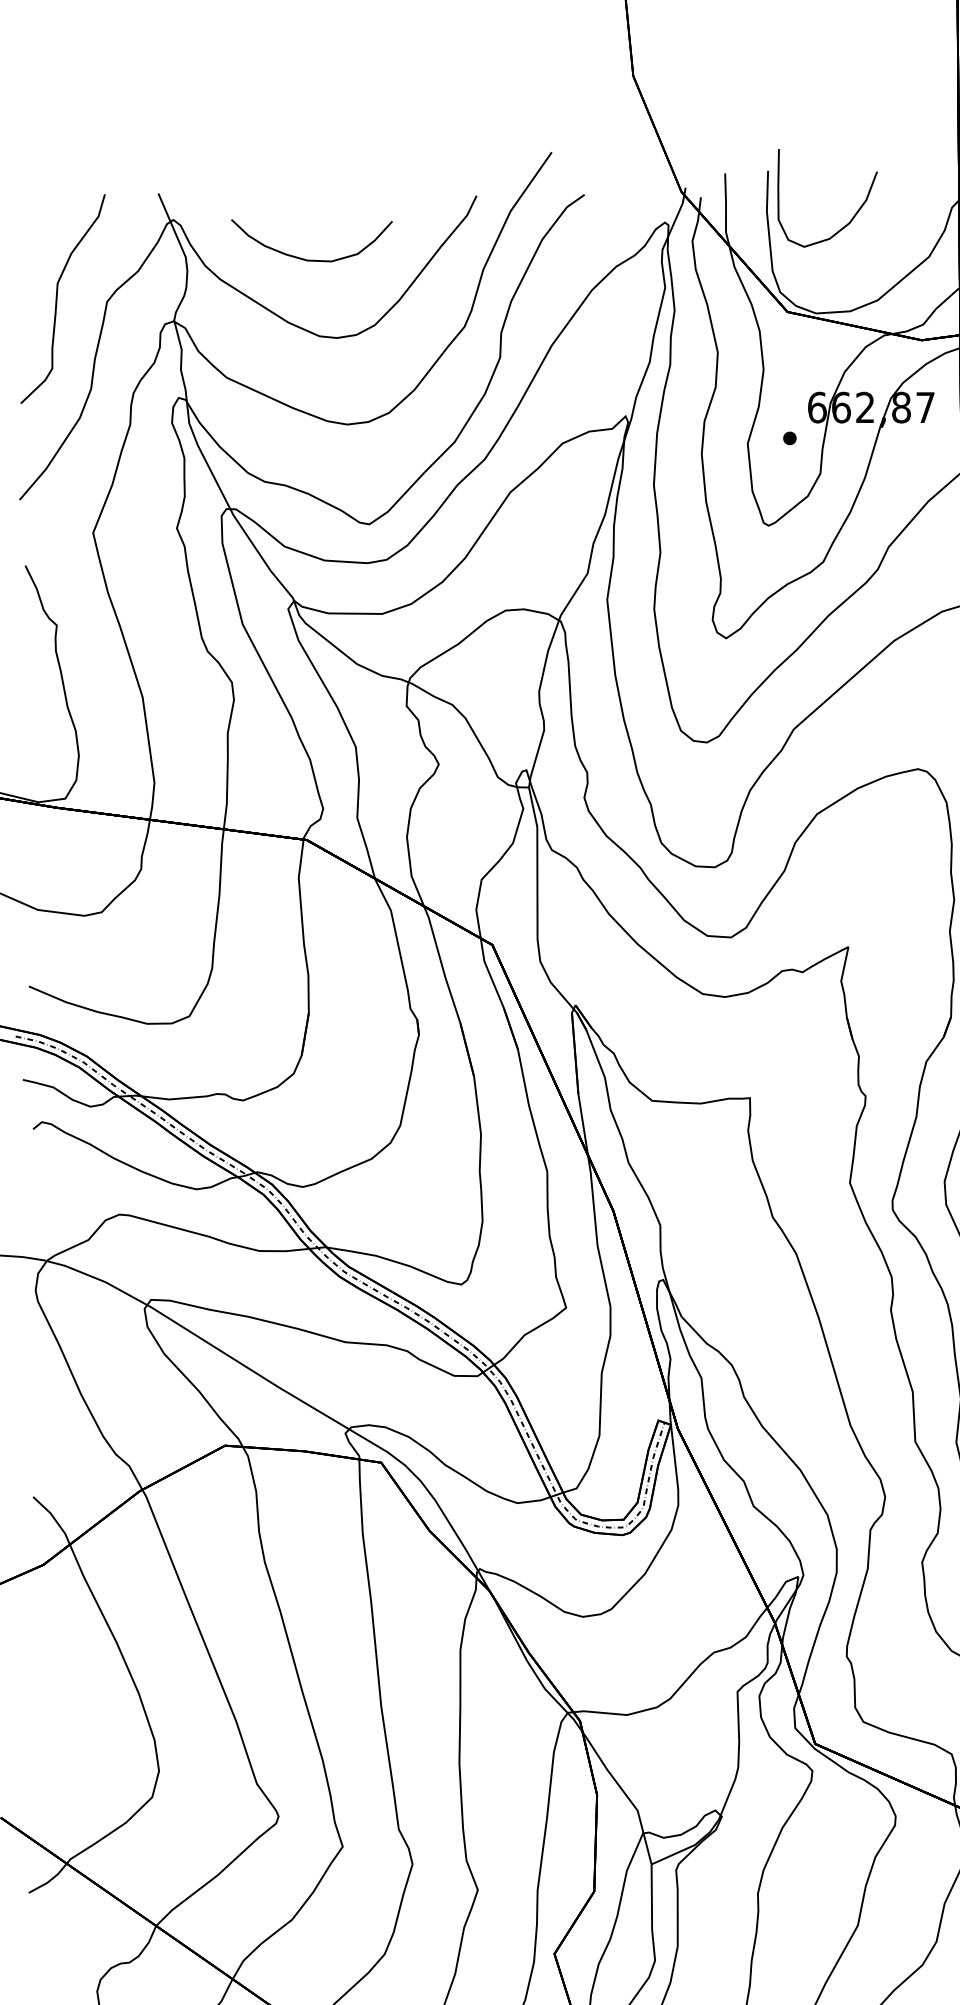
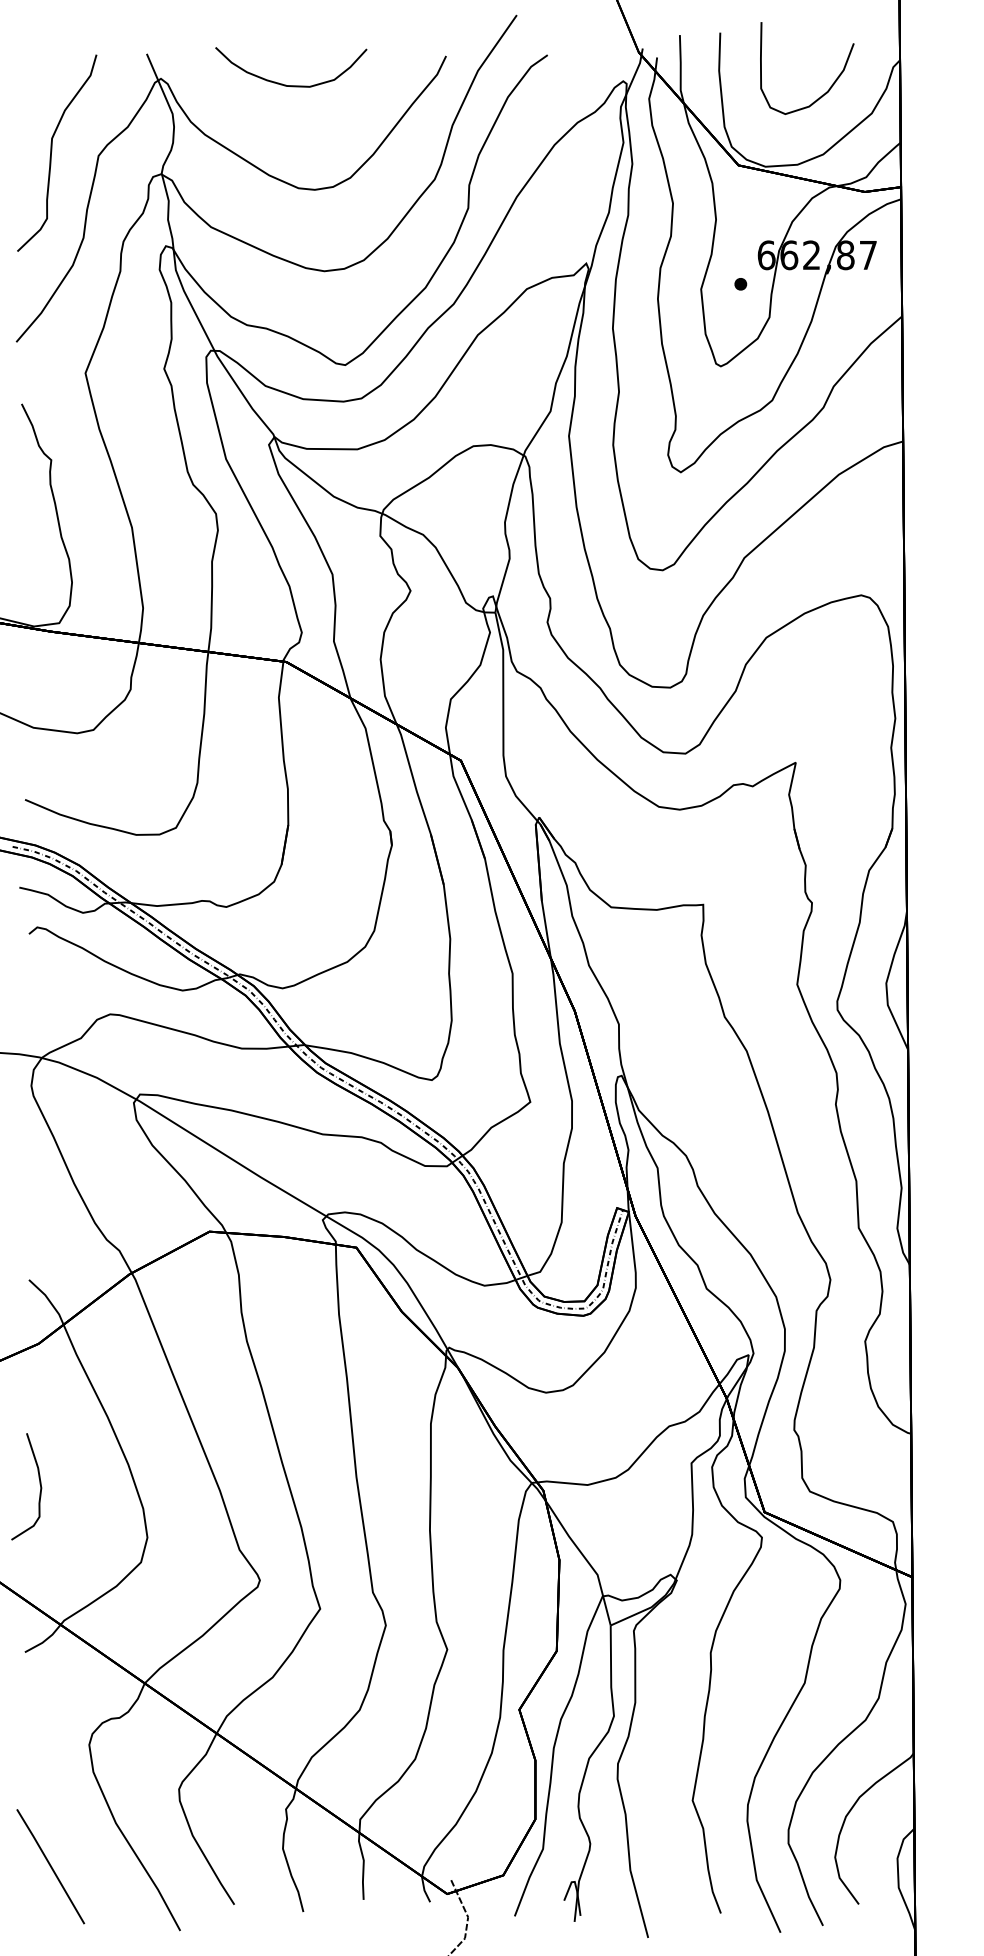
curve: (851, 218) -> (829, 87), moved
curve: (306, 258) -> (286, 84), moved
curve: (44, 1714) -> (39, 1484), added

